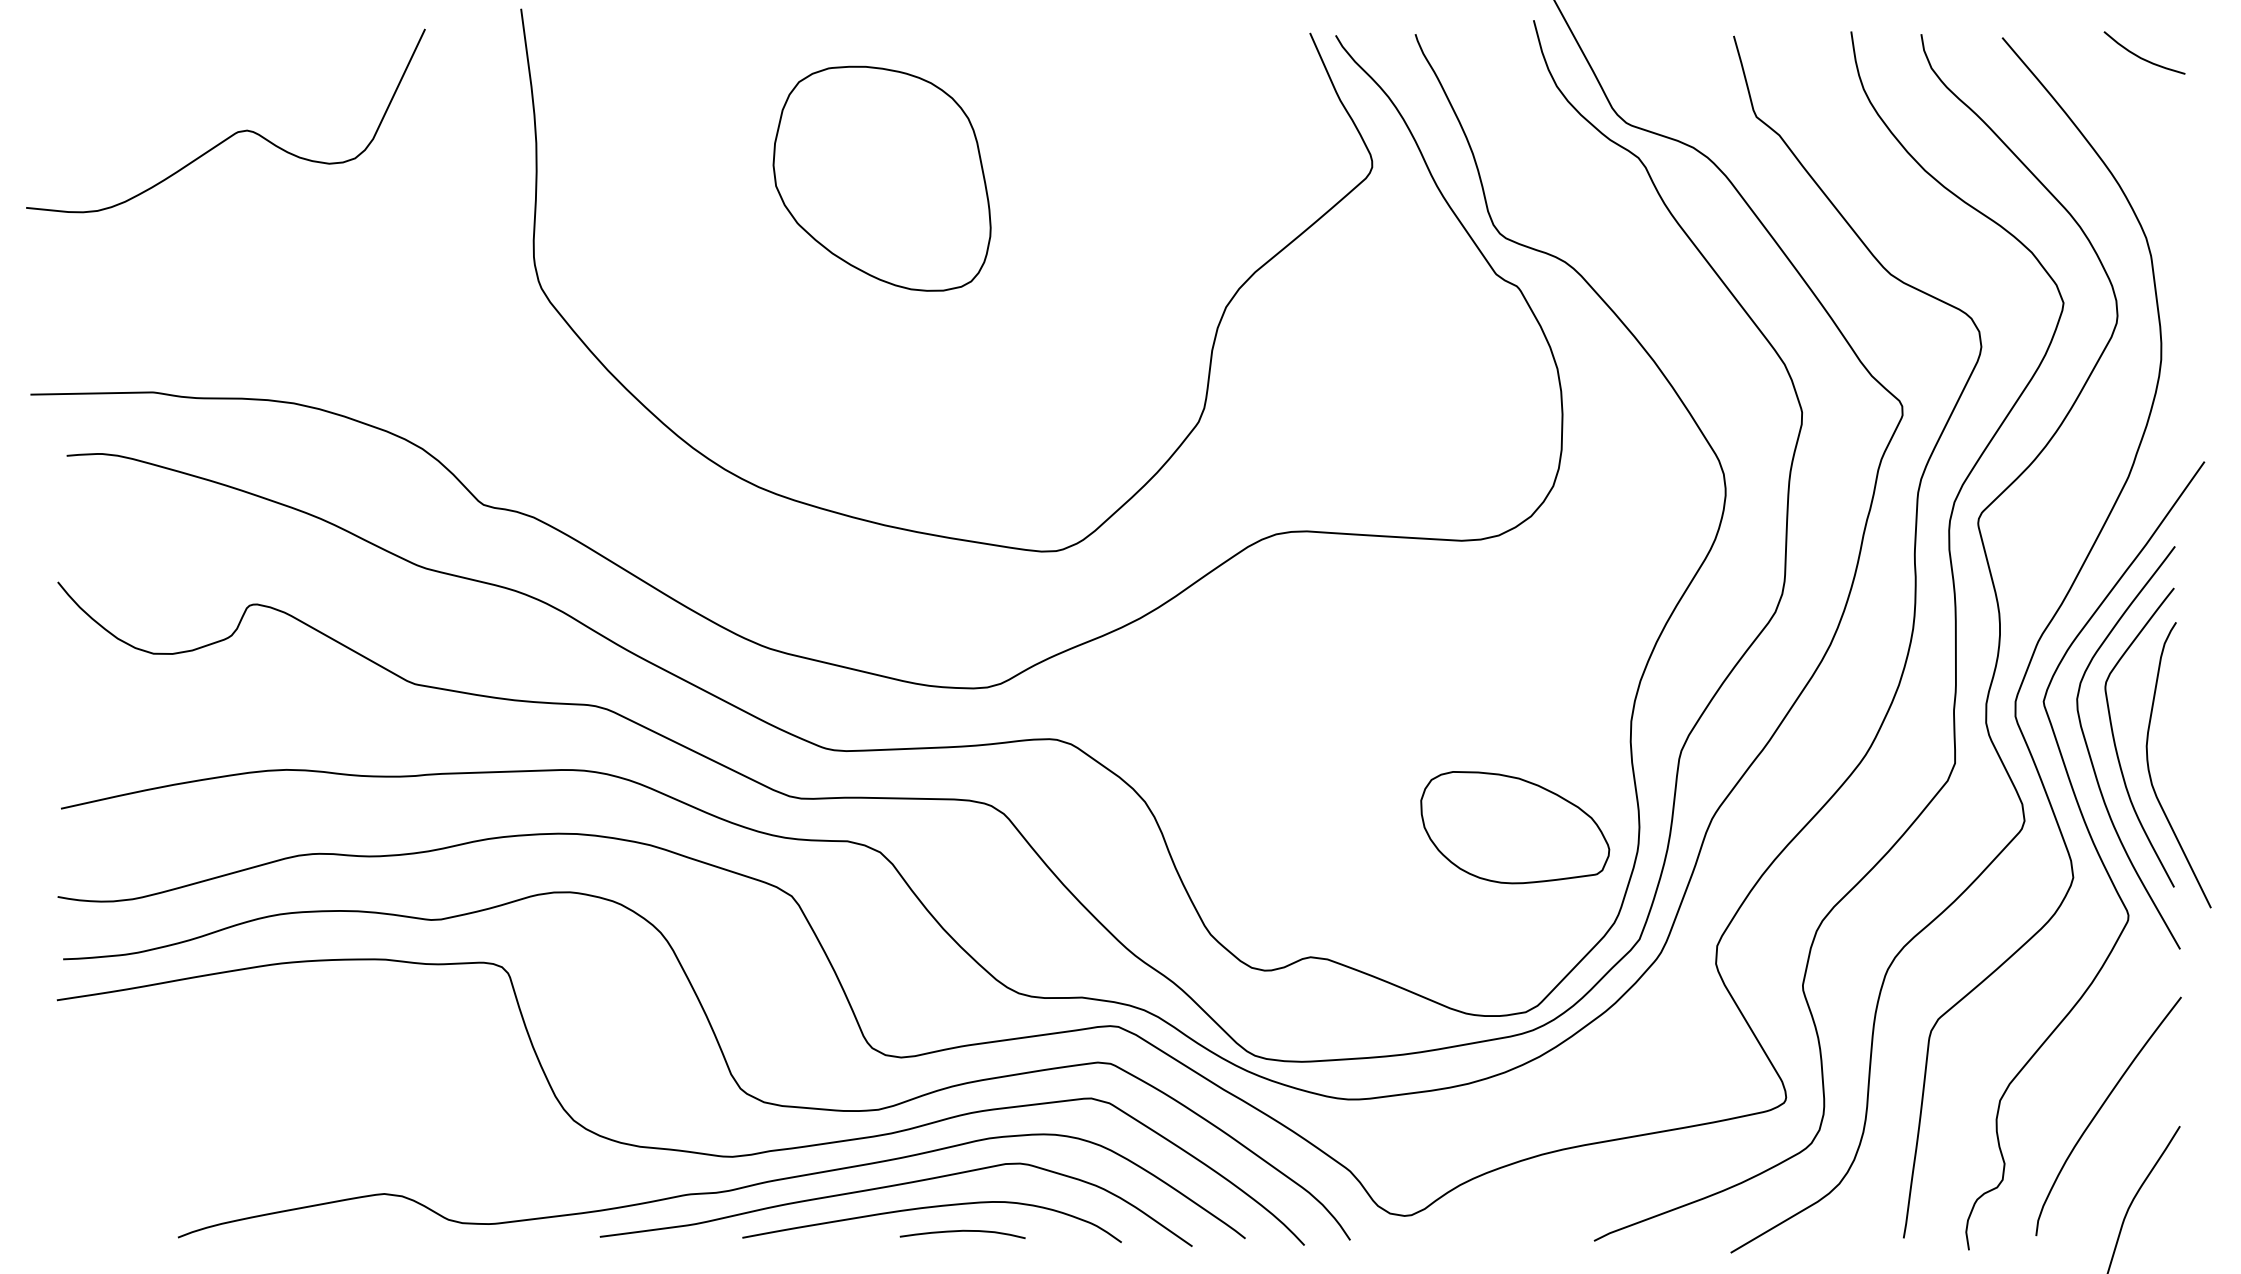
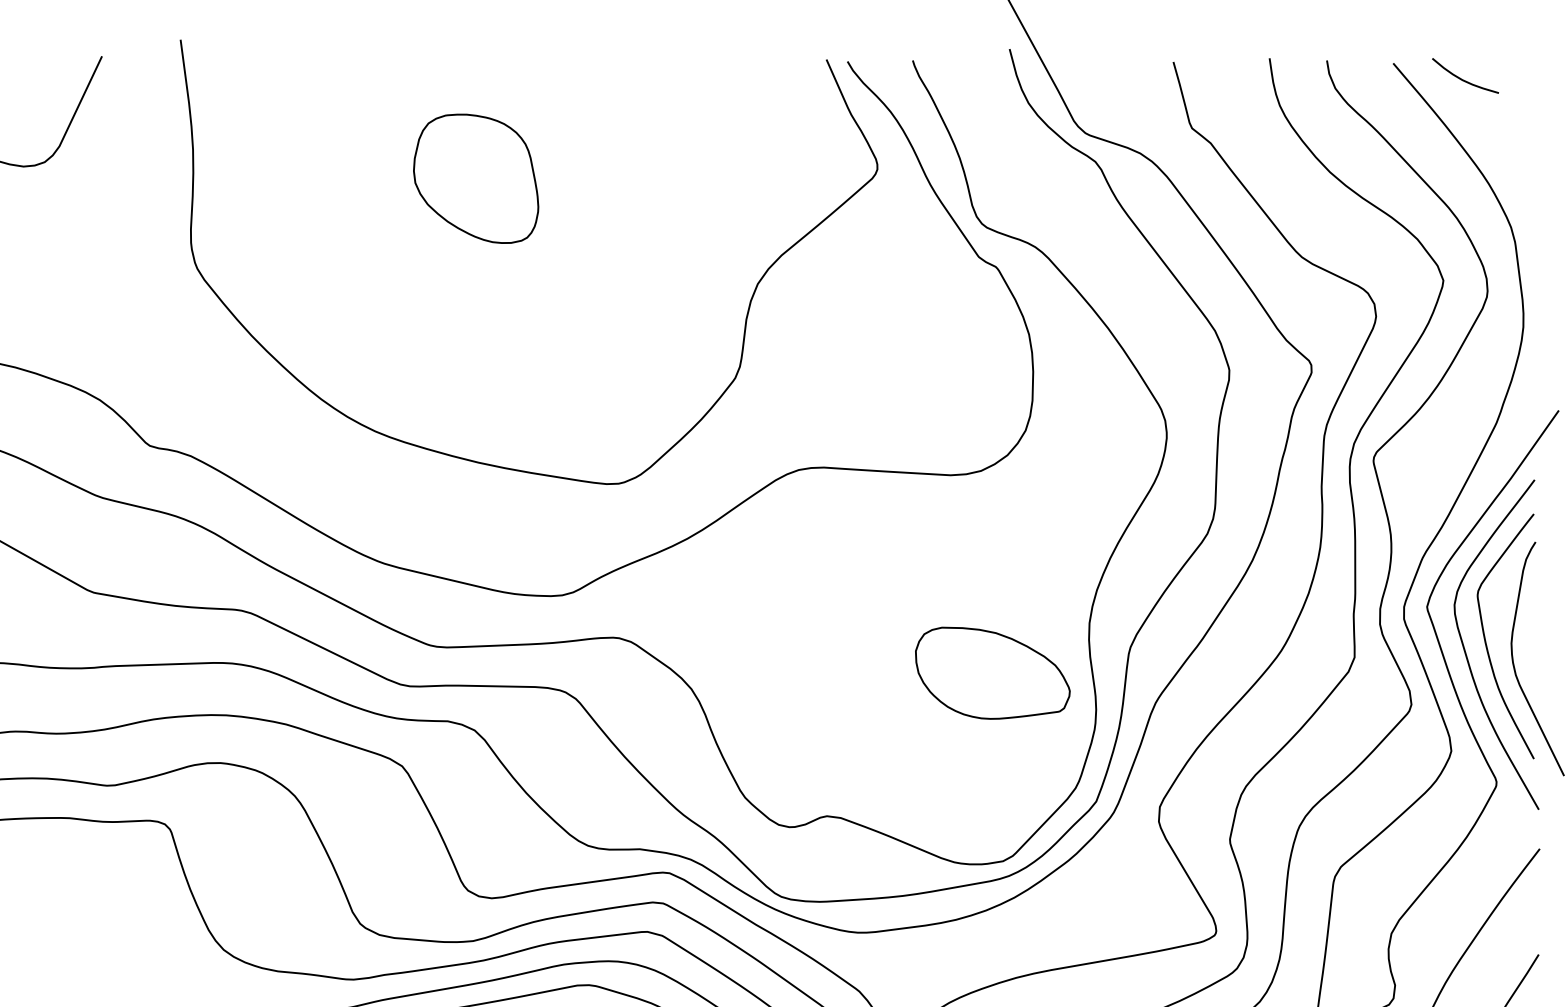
curve: (2142, 57) -> (1463, 79), moved
part: (881, 178) -> (475, 178), size x0.7
part: (1515, 827) -> (993, 673), moved

